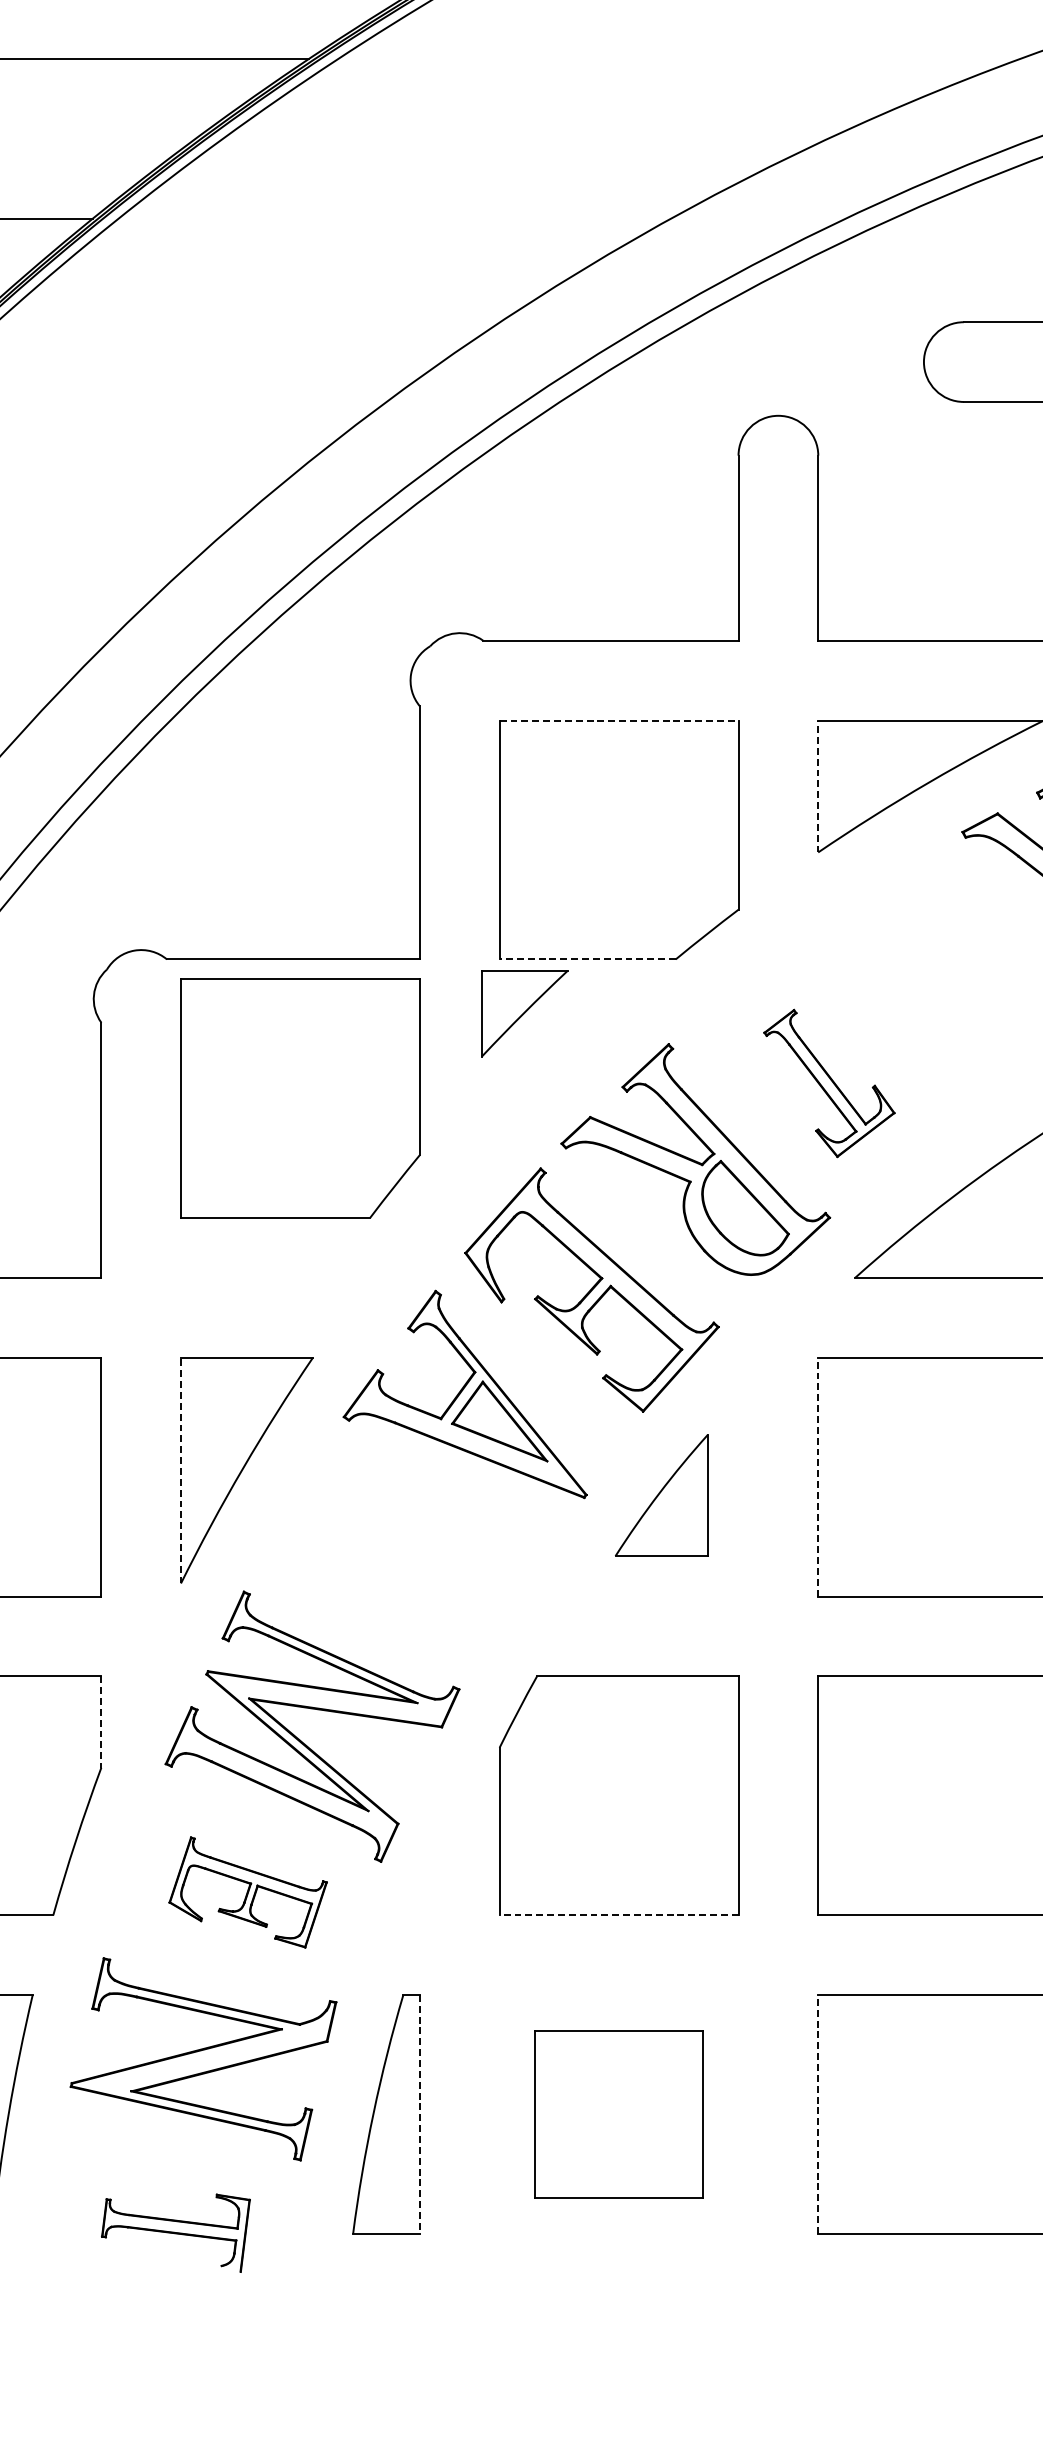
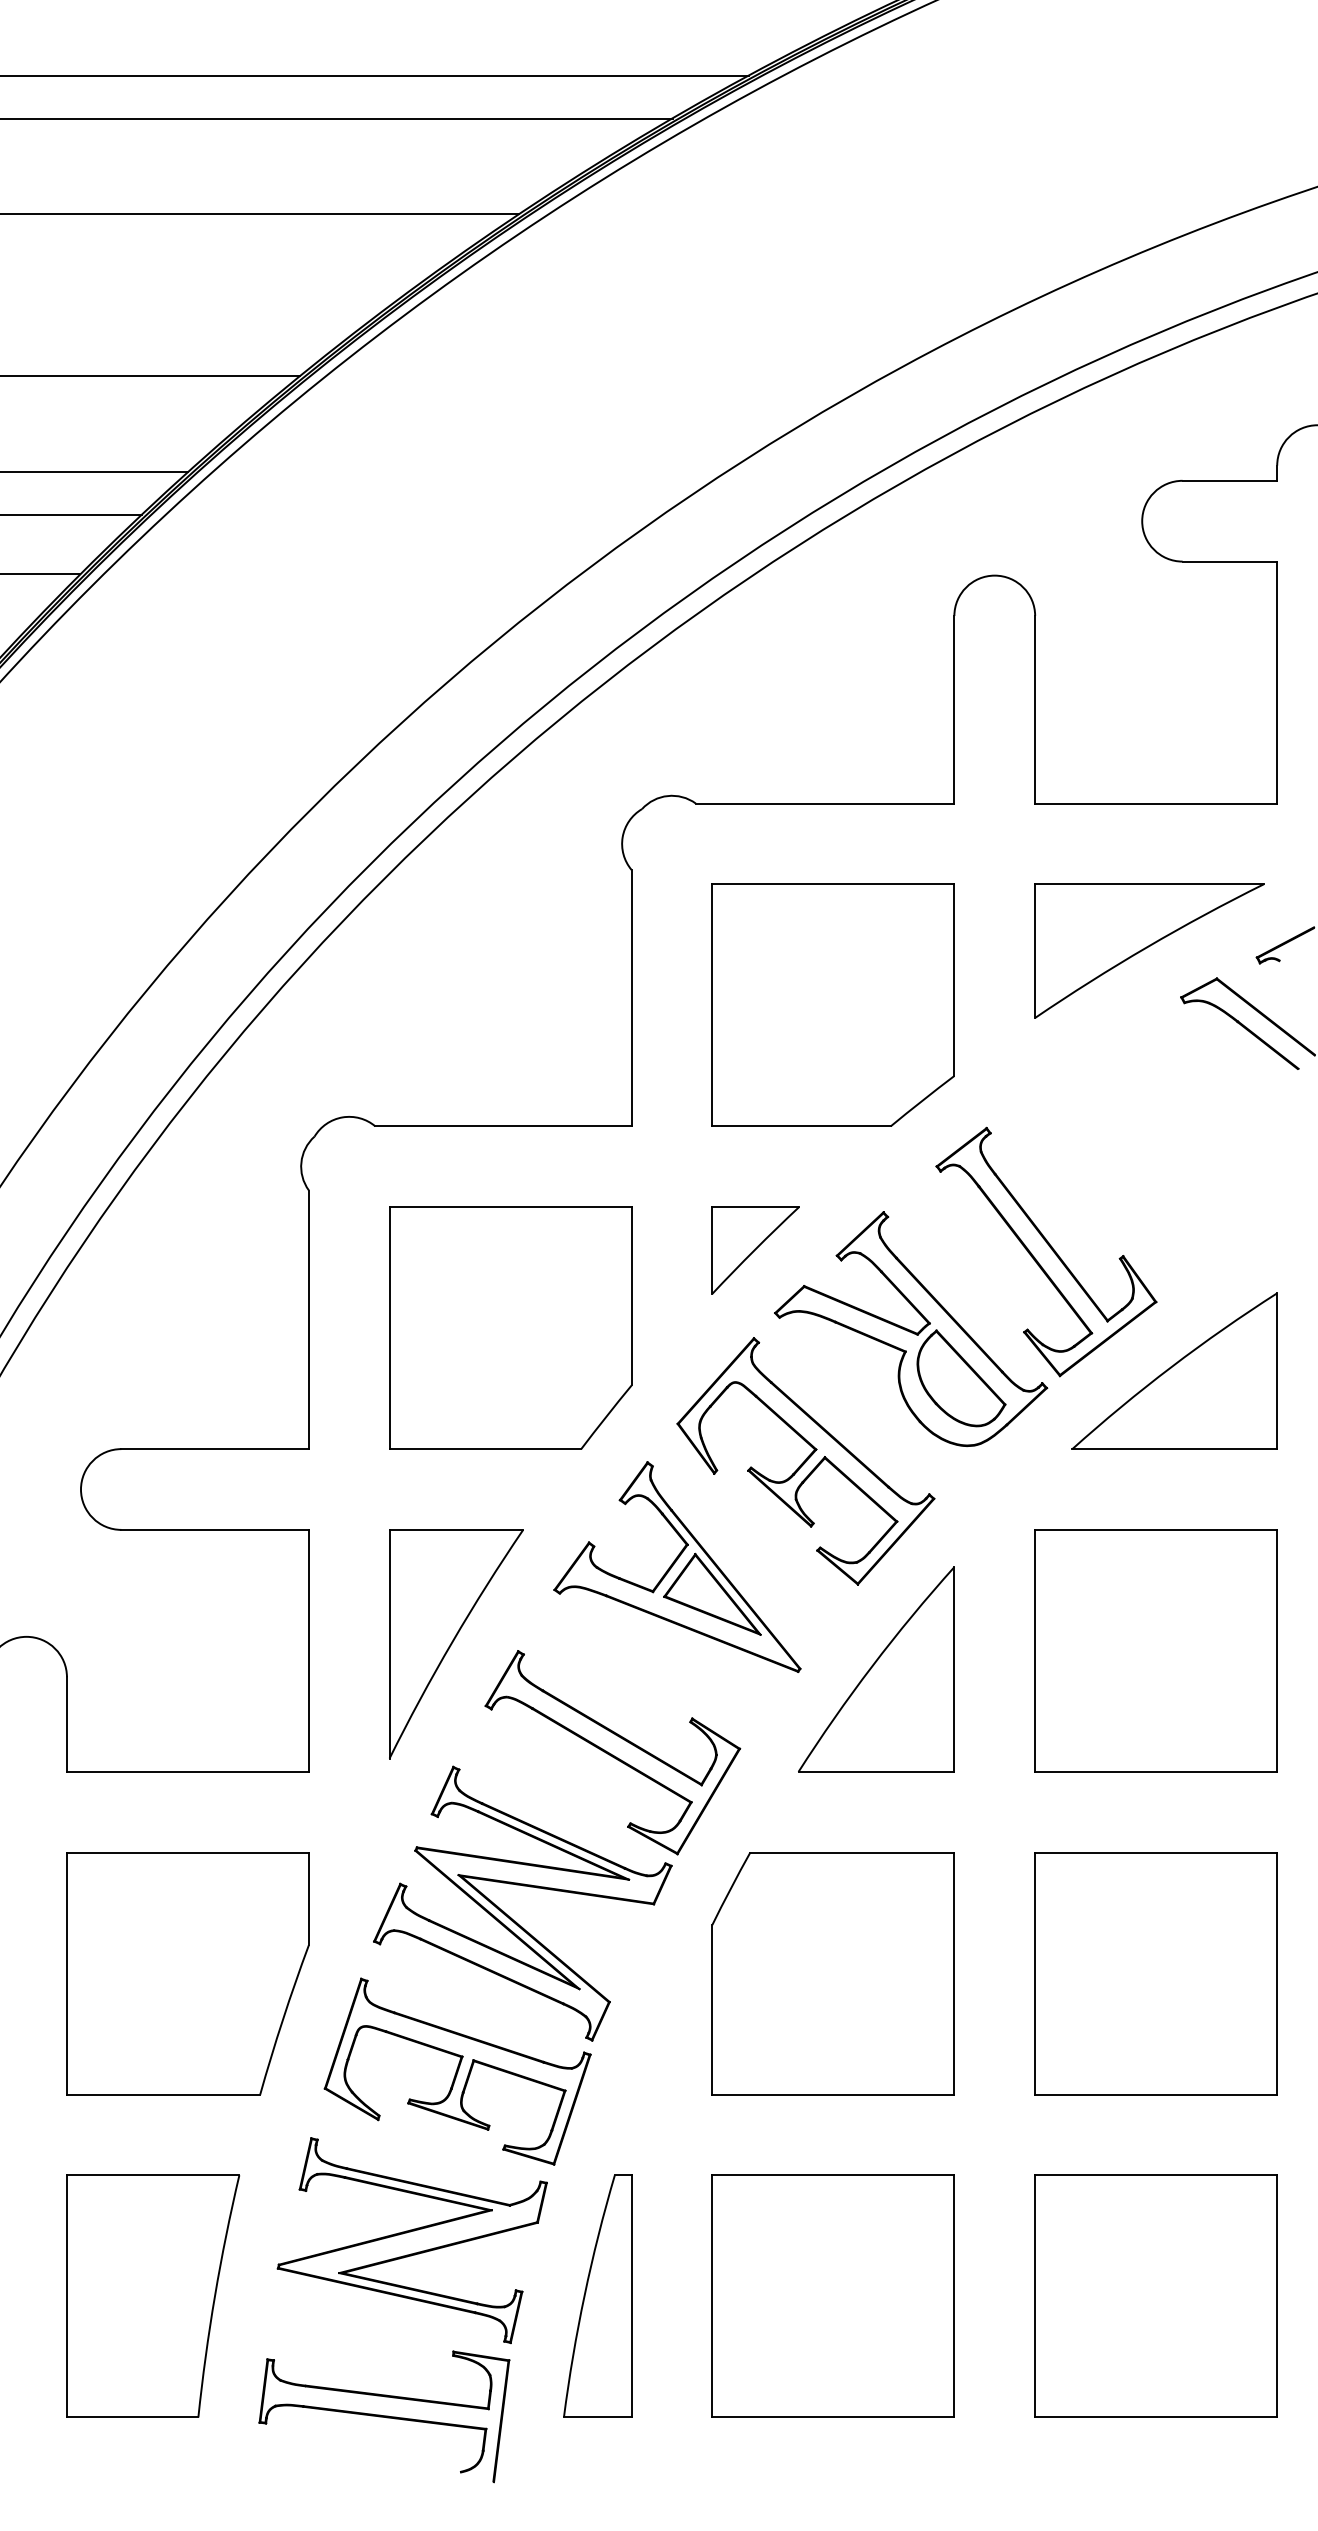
line: (619, 720) -> (833, 884), dashed -> solid
line: (818, 786) -> (1035, 951), dashed -> solid
line: (587, 959) -> (801, 1126), dashed -> solid
part: (524, 1013) -> (755, 1250), moved
part: (829, 1082) -> (1046, 1251), size x1.67
part: (300, 1097) -> (510, 1327), moved
line: (180, 1469) -> (389, 1643), dashed -> solid
line: (818, 1476) -> (1035, 1650), dashed -> solid
part: (661, 1495) -> (876, 1669), size x1.67
part: (401, 1577) -> (612, 1752), added
line: (100, 1722) -> (308, 1899), dashed -> solid
part: (248, 1892) -> (457, 2071), size x1.67
line: (618, 1915) -> (832, 2094), dashed -> solid
part: (618, 2113) -> (832, 2295), size x1.43
line: (818, 2113) -> (1035, 2295), dashed -> solid
line: (419, 2114) -> (631, 2296), dashed -> solid
part: (176, 2232) -> (384, 2416), size x1.67

